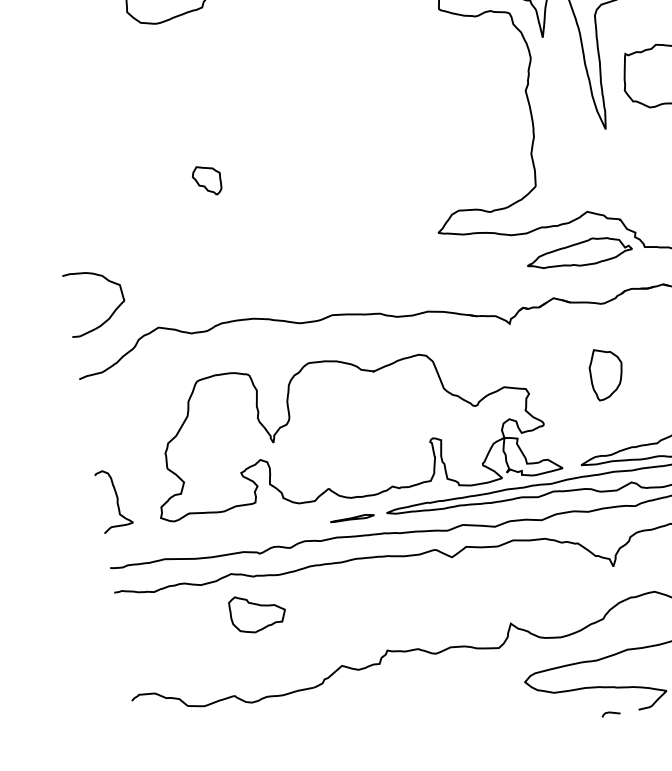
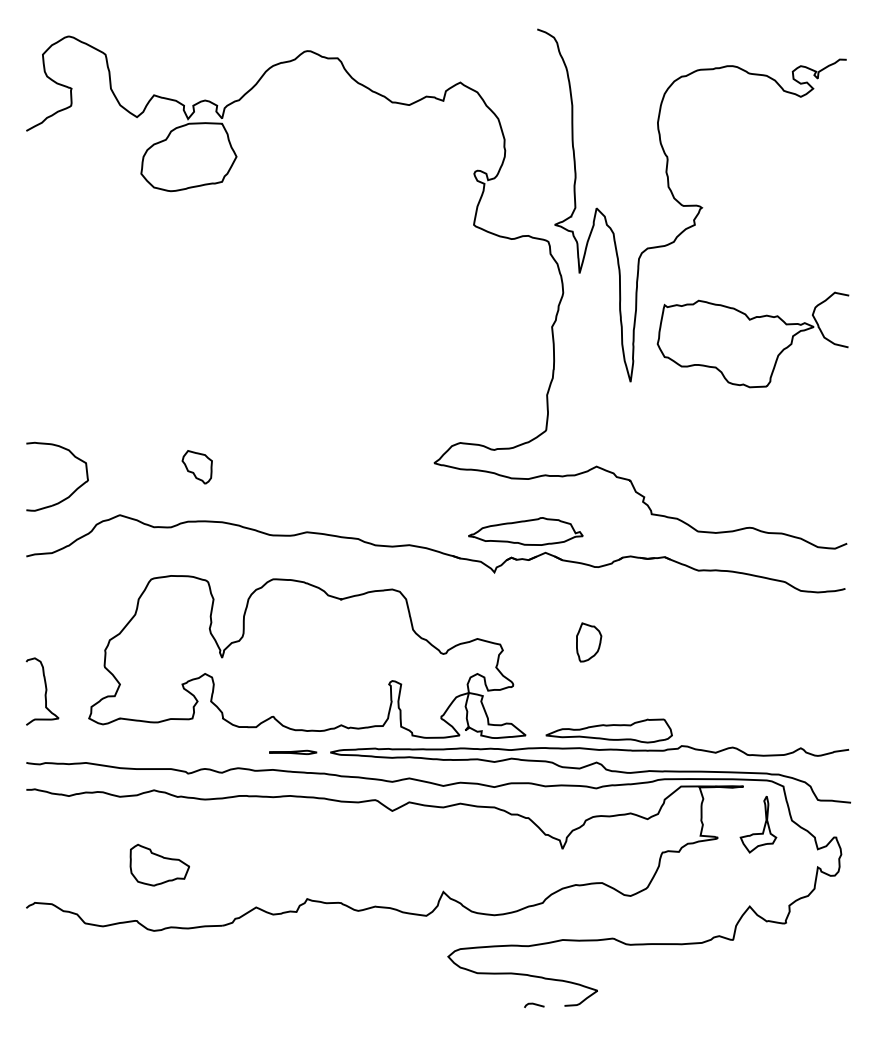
part: (206, 181) -> (196, 467), moved
part: (578, 253) -> (525, 531), moved
part: (606, 373) -> (588, 642), size x0.7
part: (257, 612) -> (159, 864), moved

